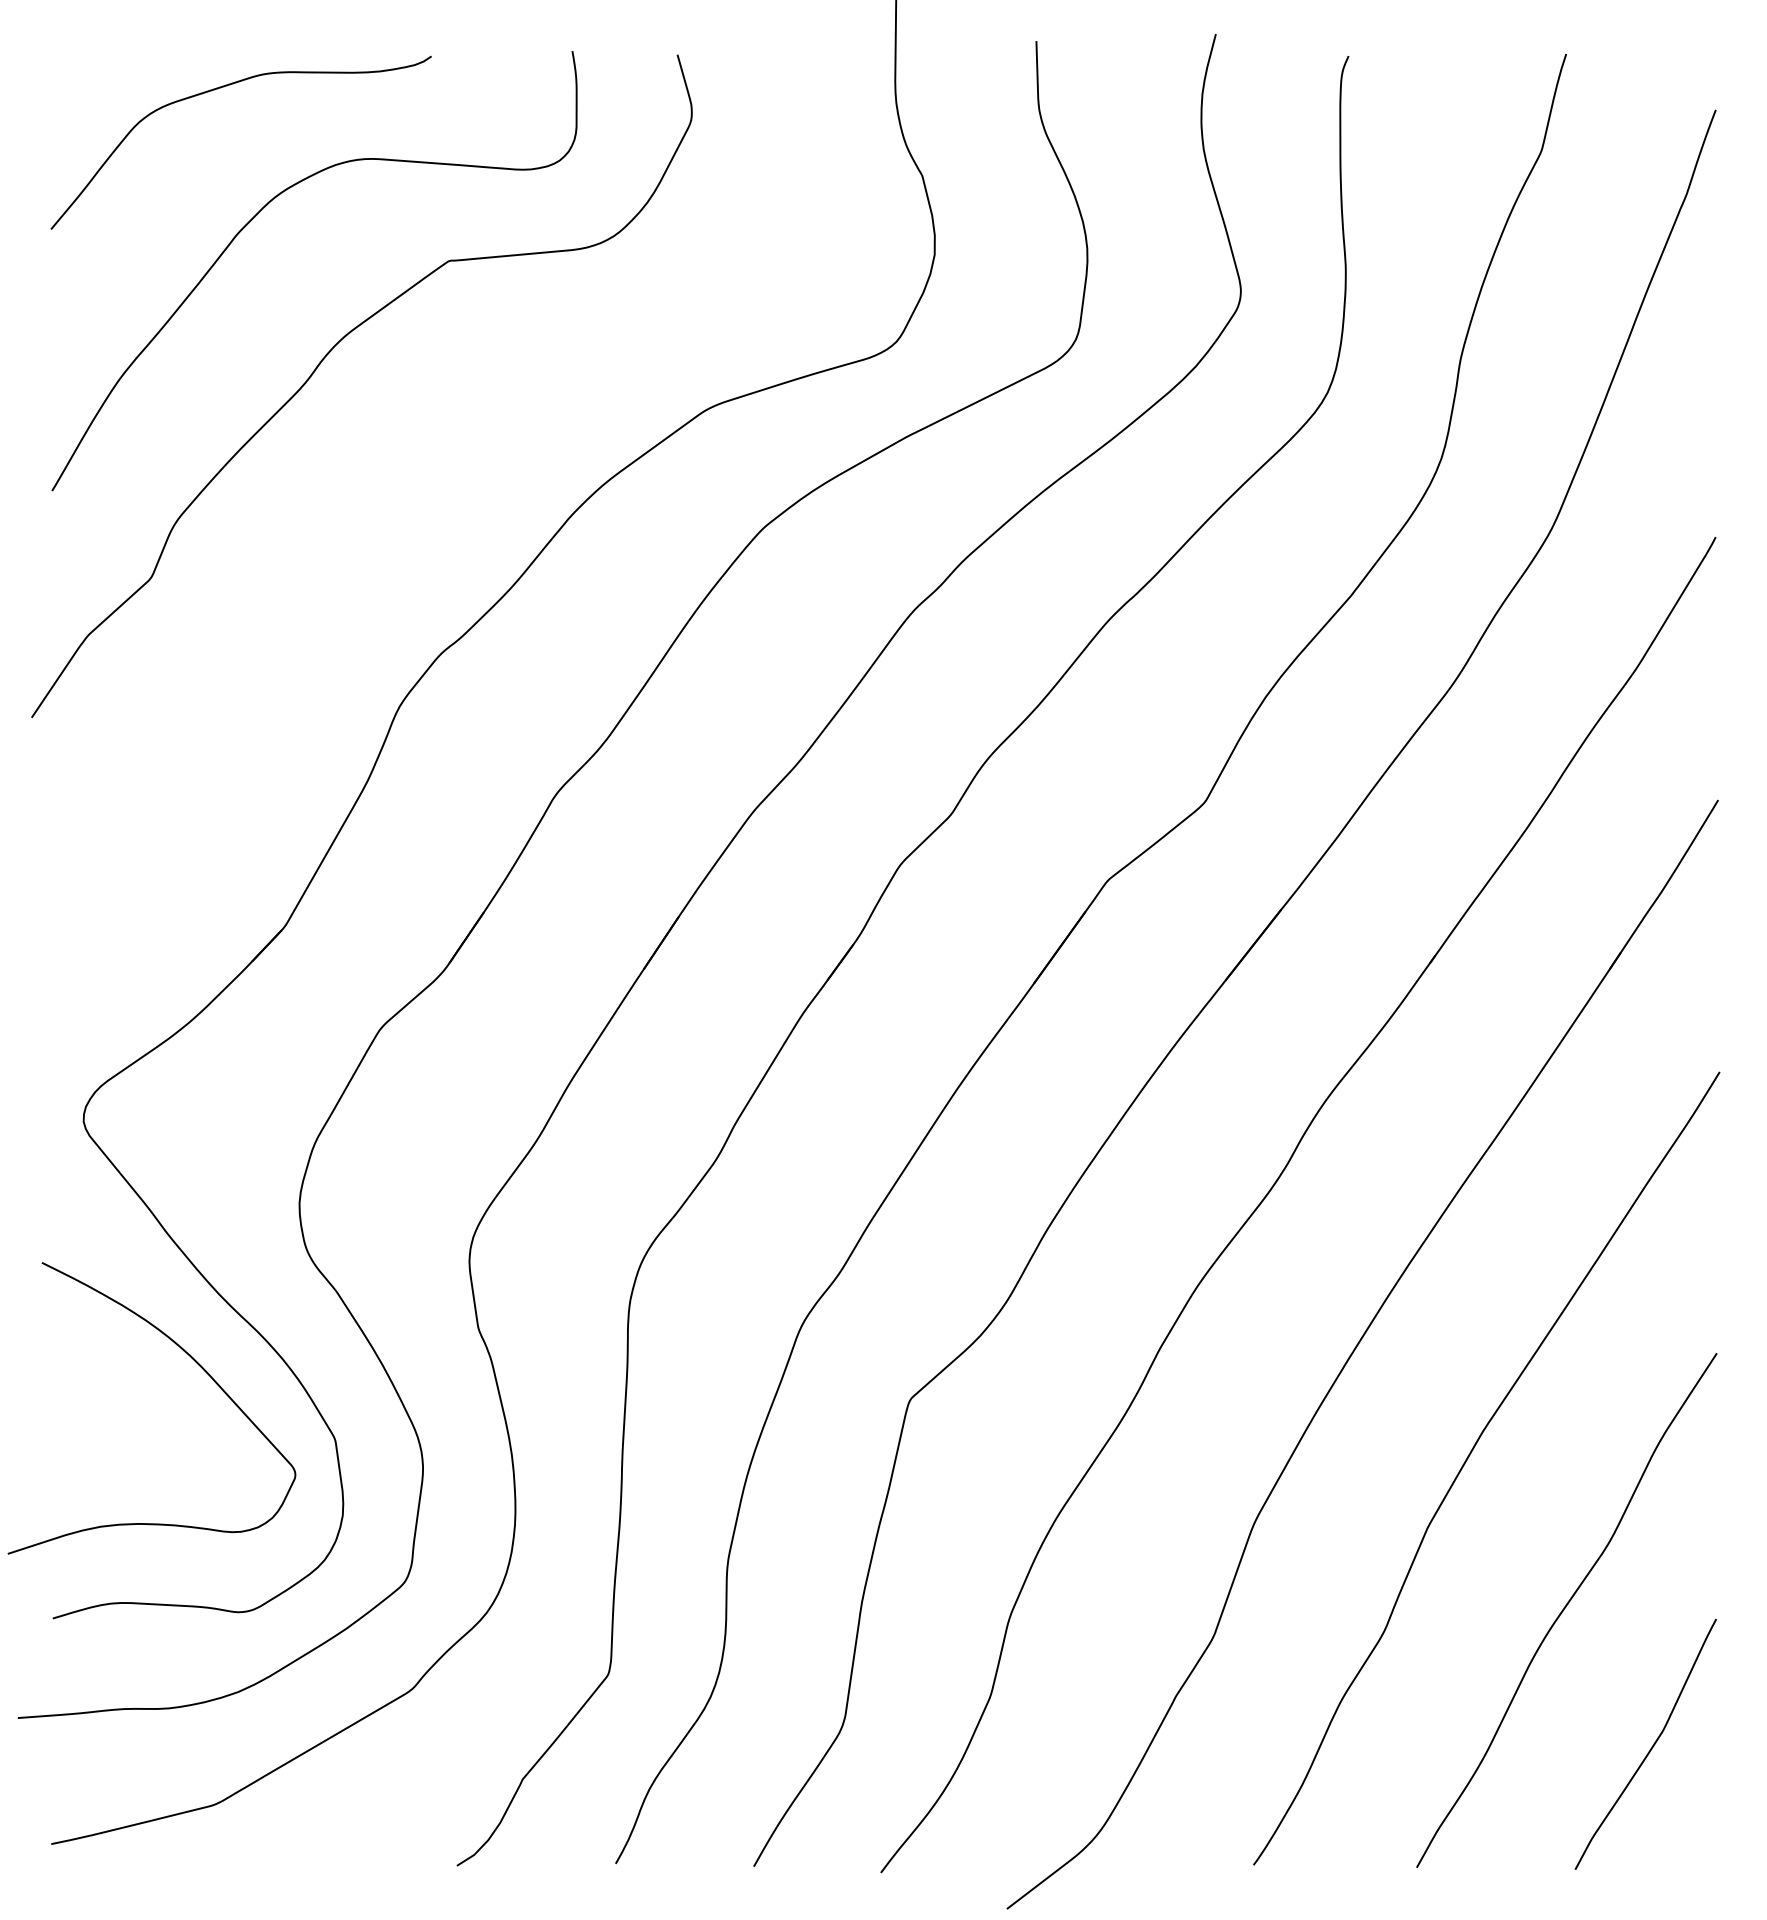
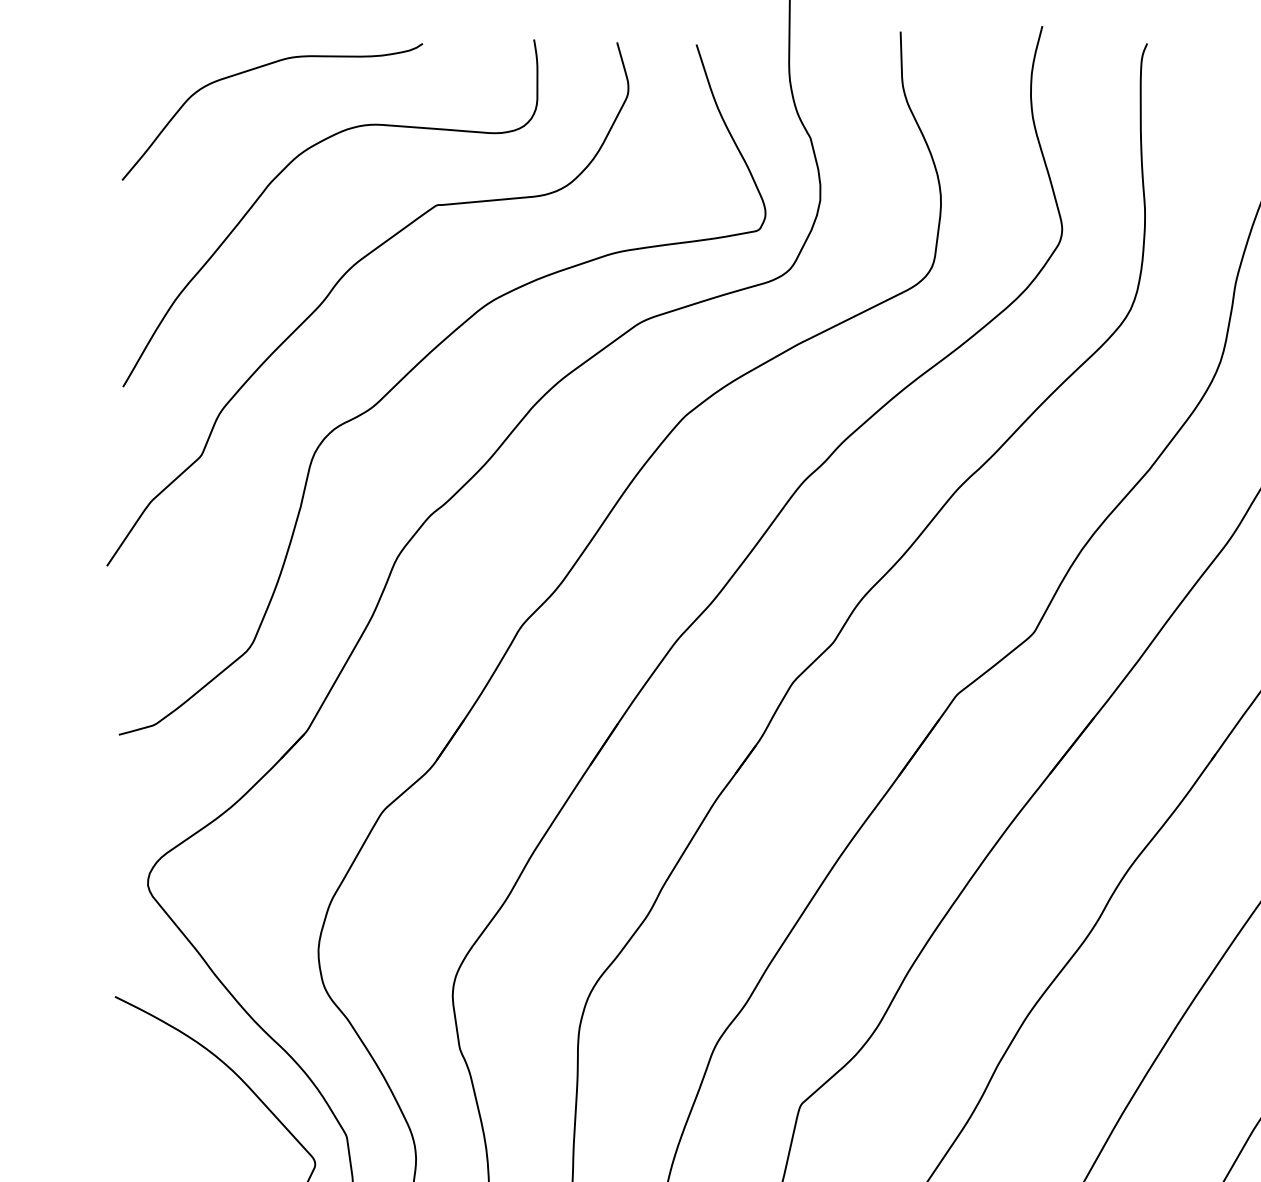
curve: (425, 463) -> (418, 365), added

